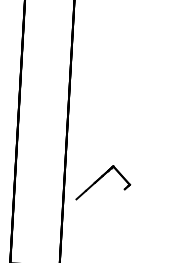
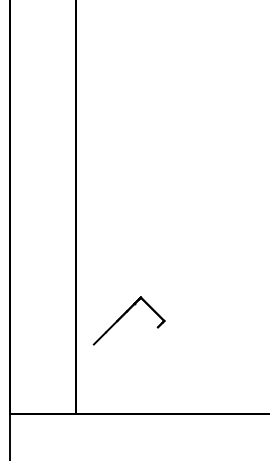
part: (100, 179) -> (124, 315), moved

